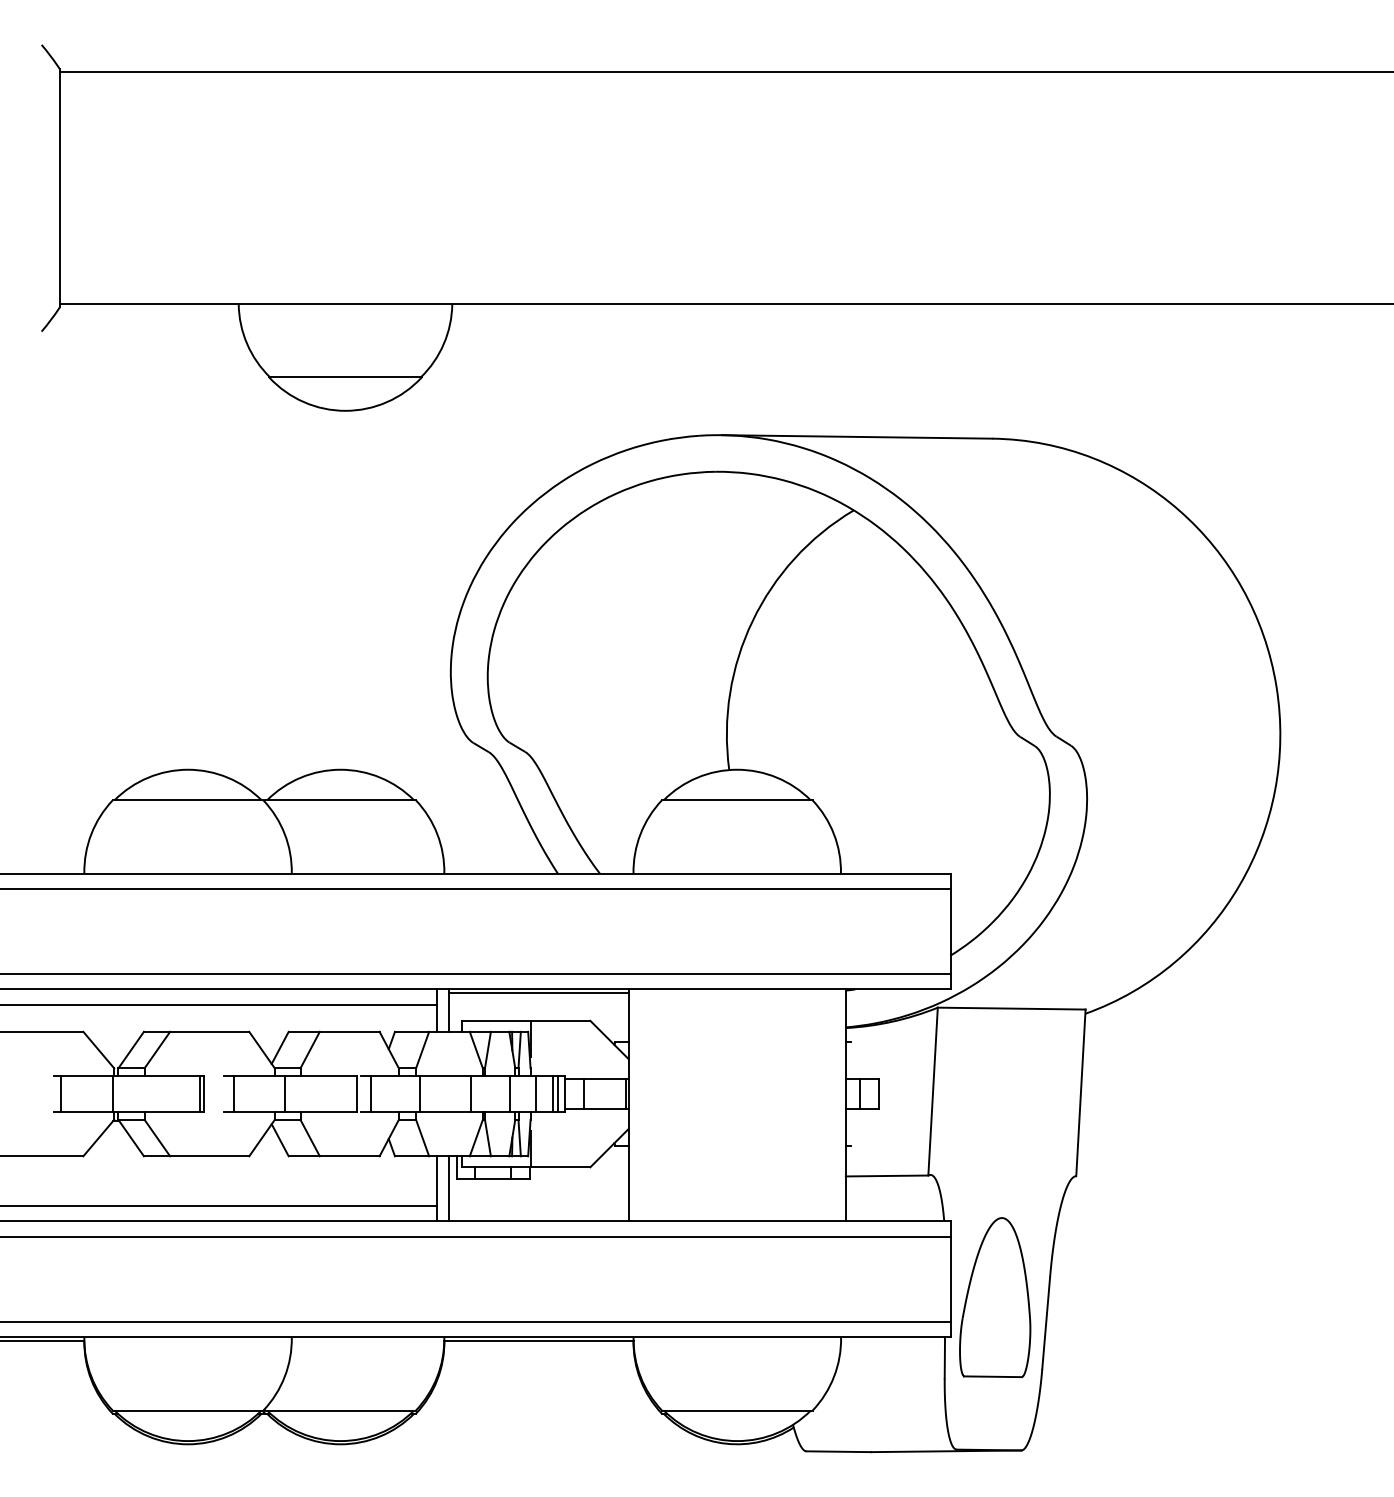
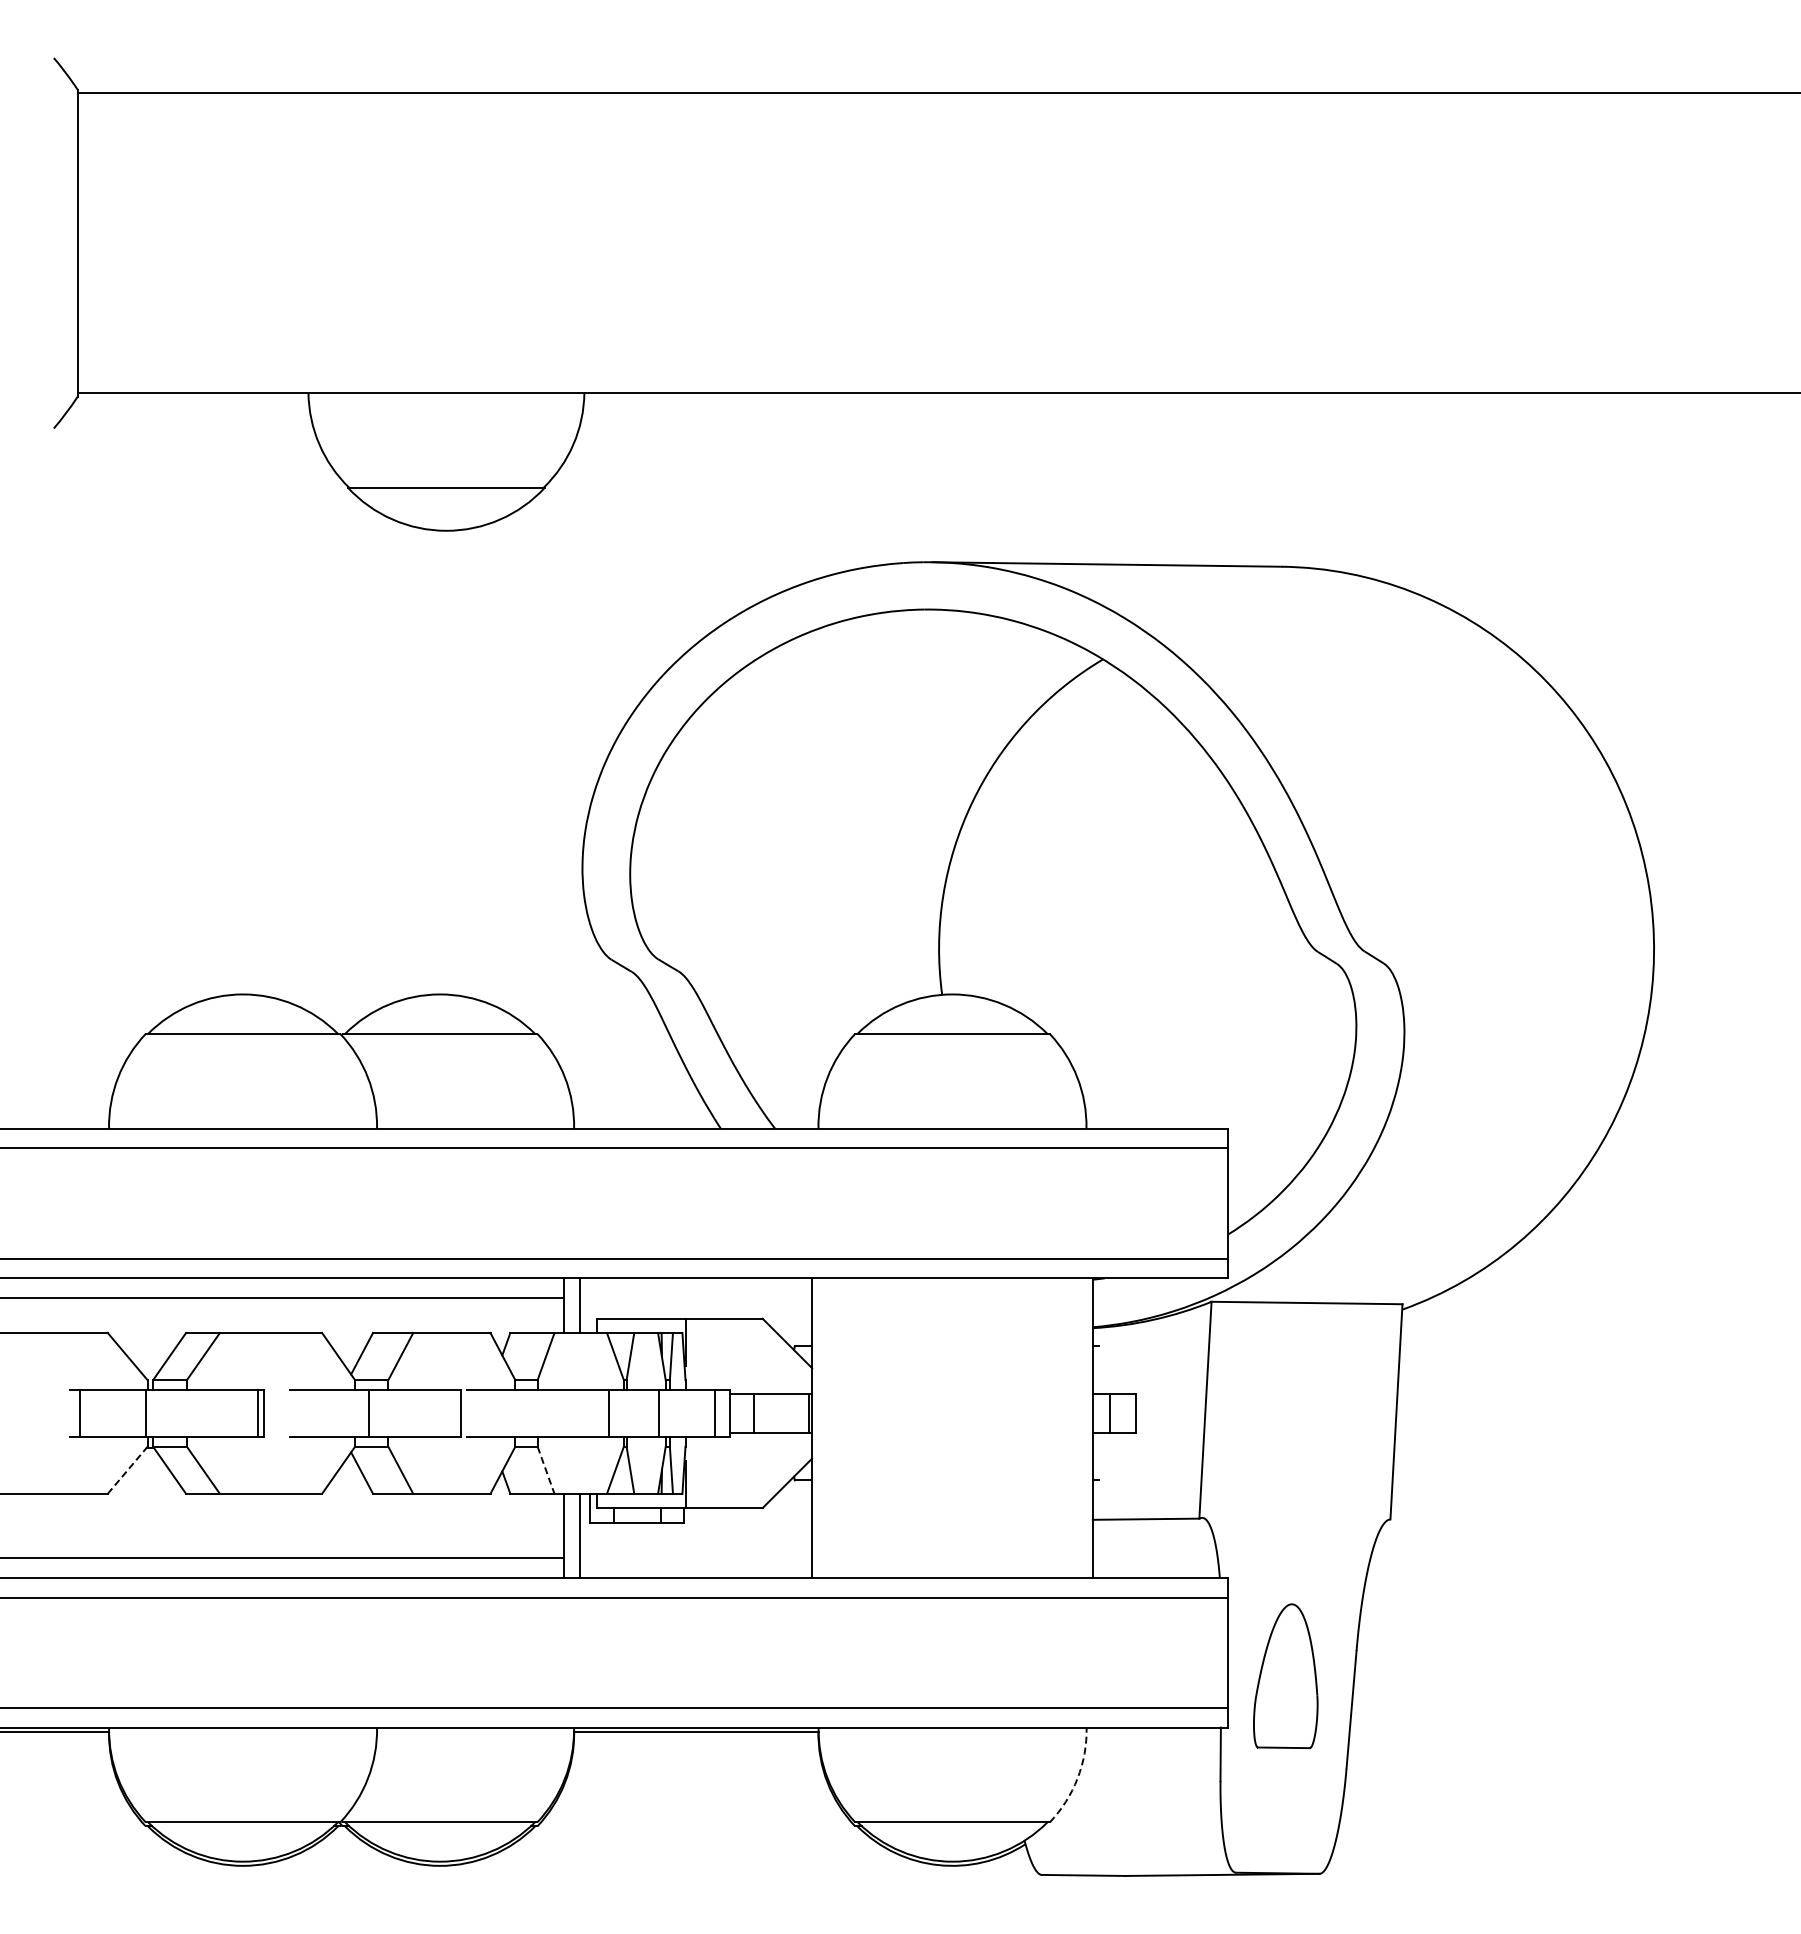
line: (539, 992) -> (696, 1282), removed
line: (234, 1094) -> (302, 1413), removed
line: (371, 1094) -> (479, 1413), removed
line: (419, 1094) -> (542, 1413), removed
line: (535, 1094) -> (692, 1413), removed
line: (558, 1094) -> (721, 1413), removed
line: (98, 1138) -> (127, 1470), solid -> dashed
line: (422, 1138) -> (546, 1470), solid -> dashed
part: (995, 1296) -> (1285, 1675), size x0.7
arc: (834, 1376) -> (1077, 1778), solid -> dashed

